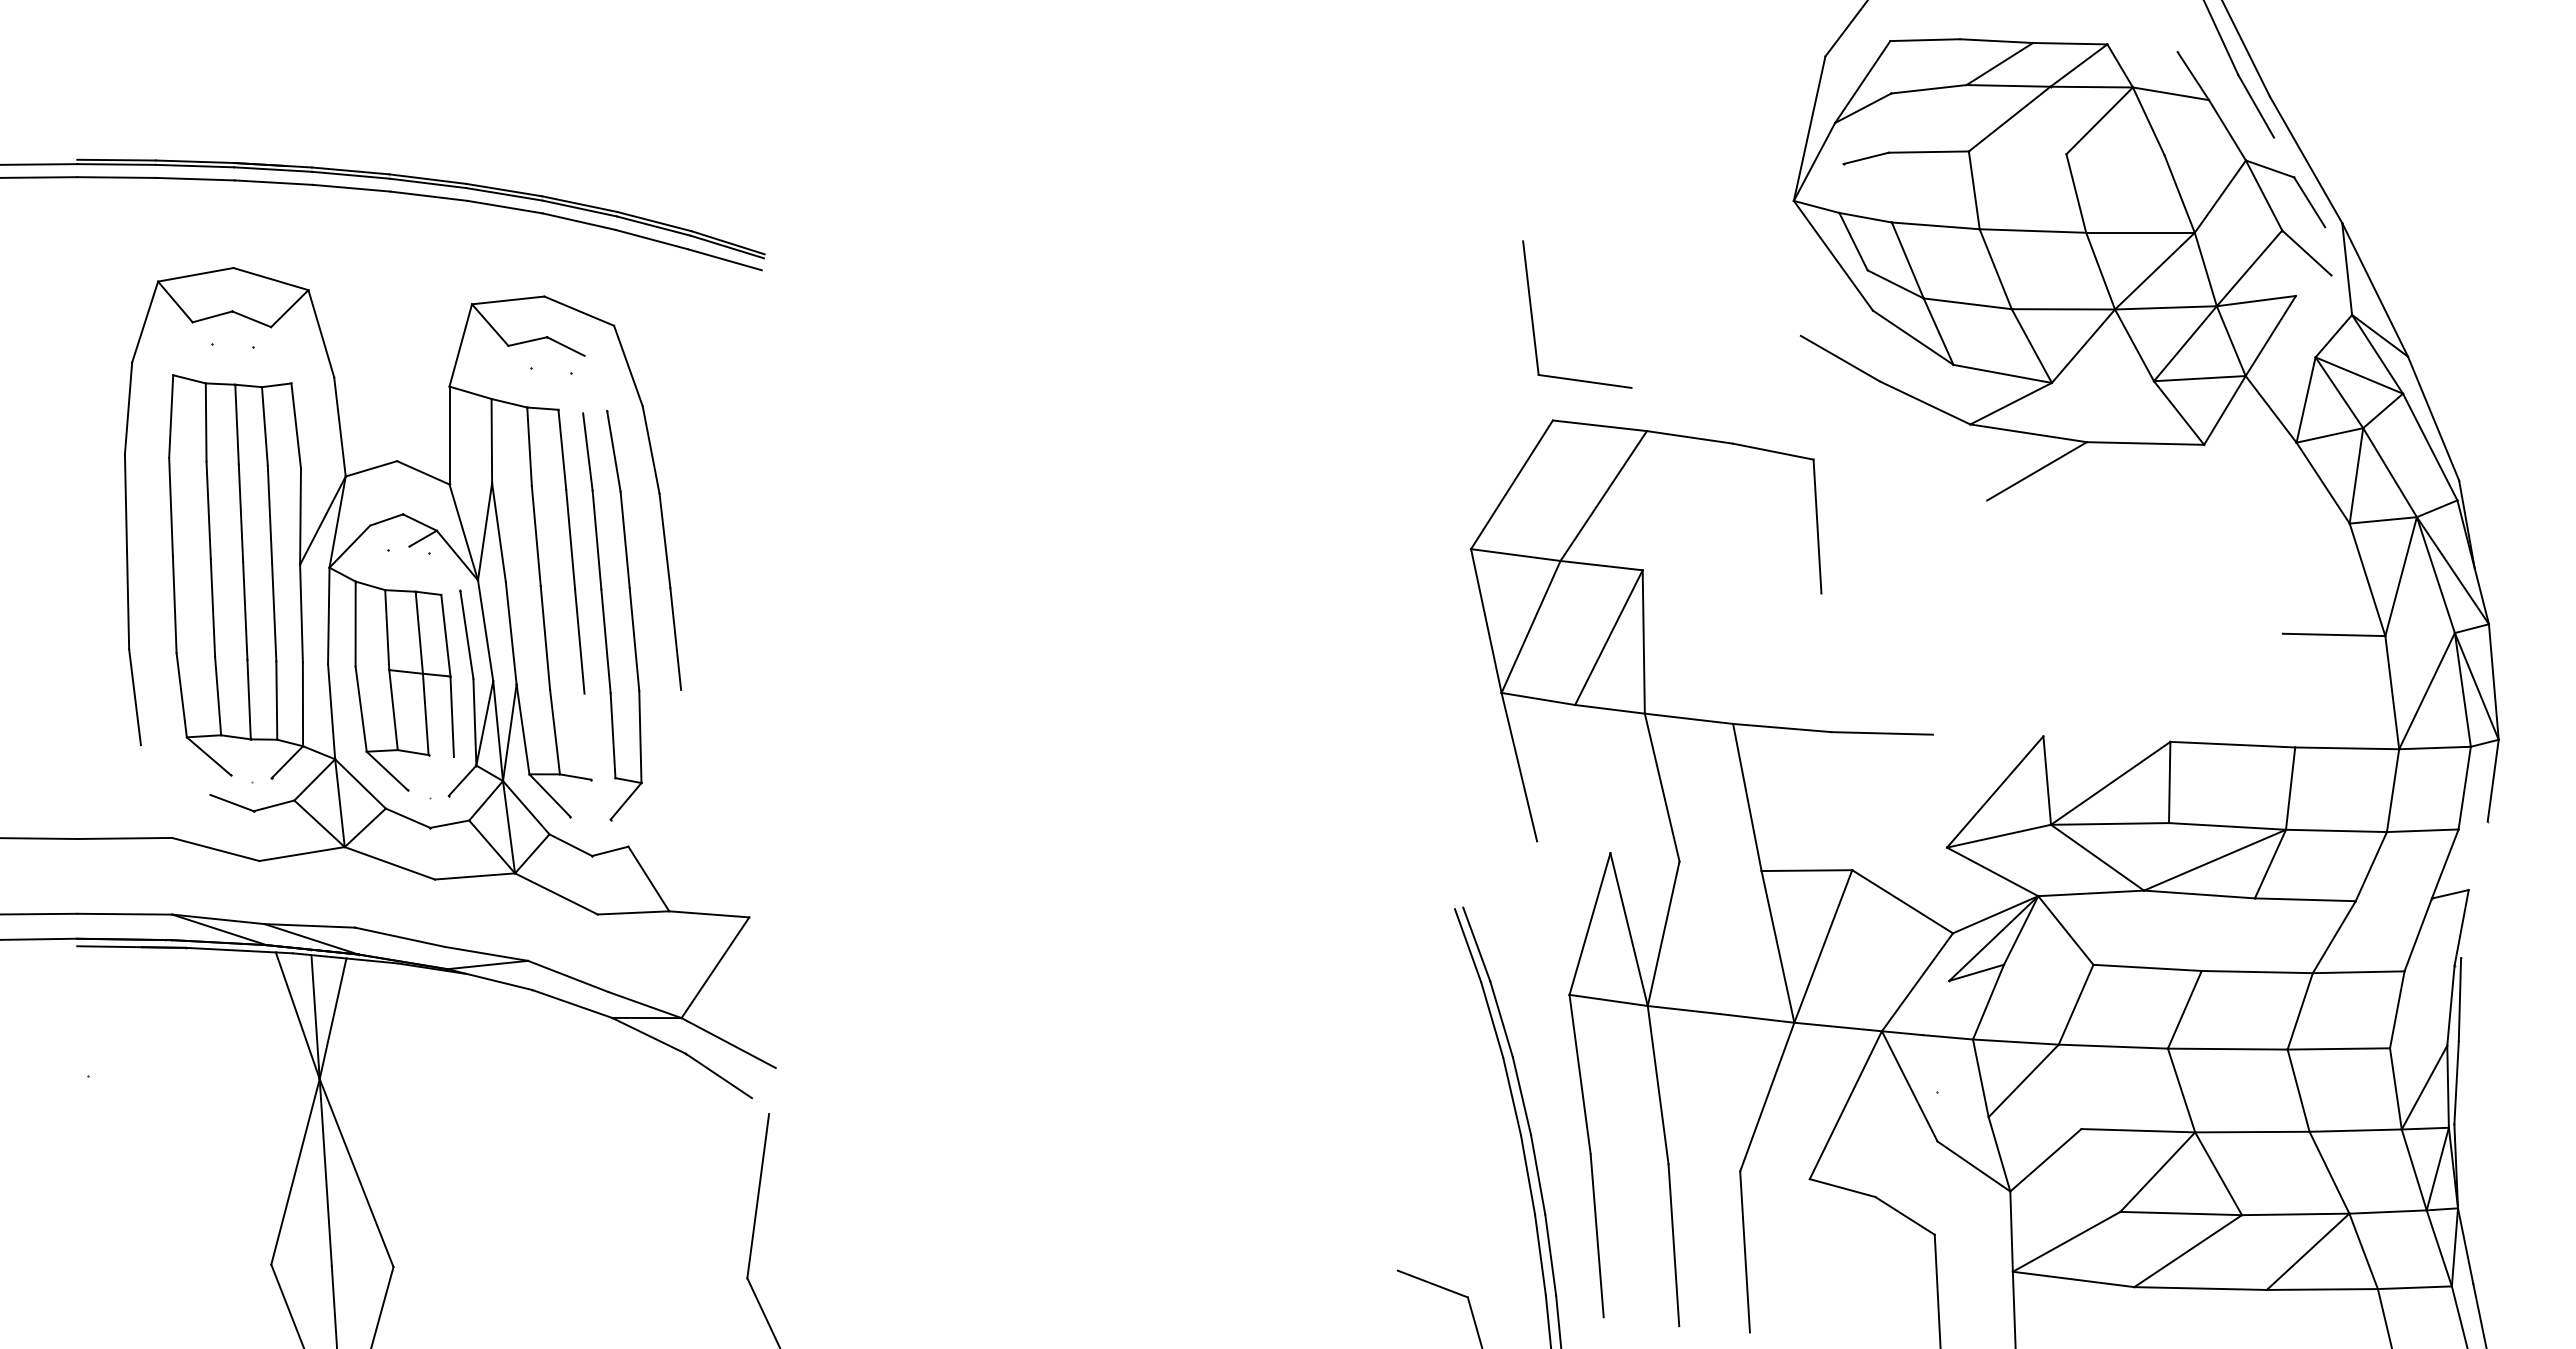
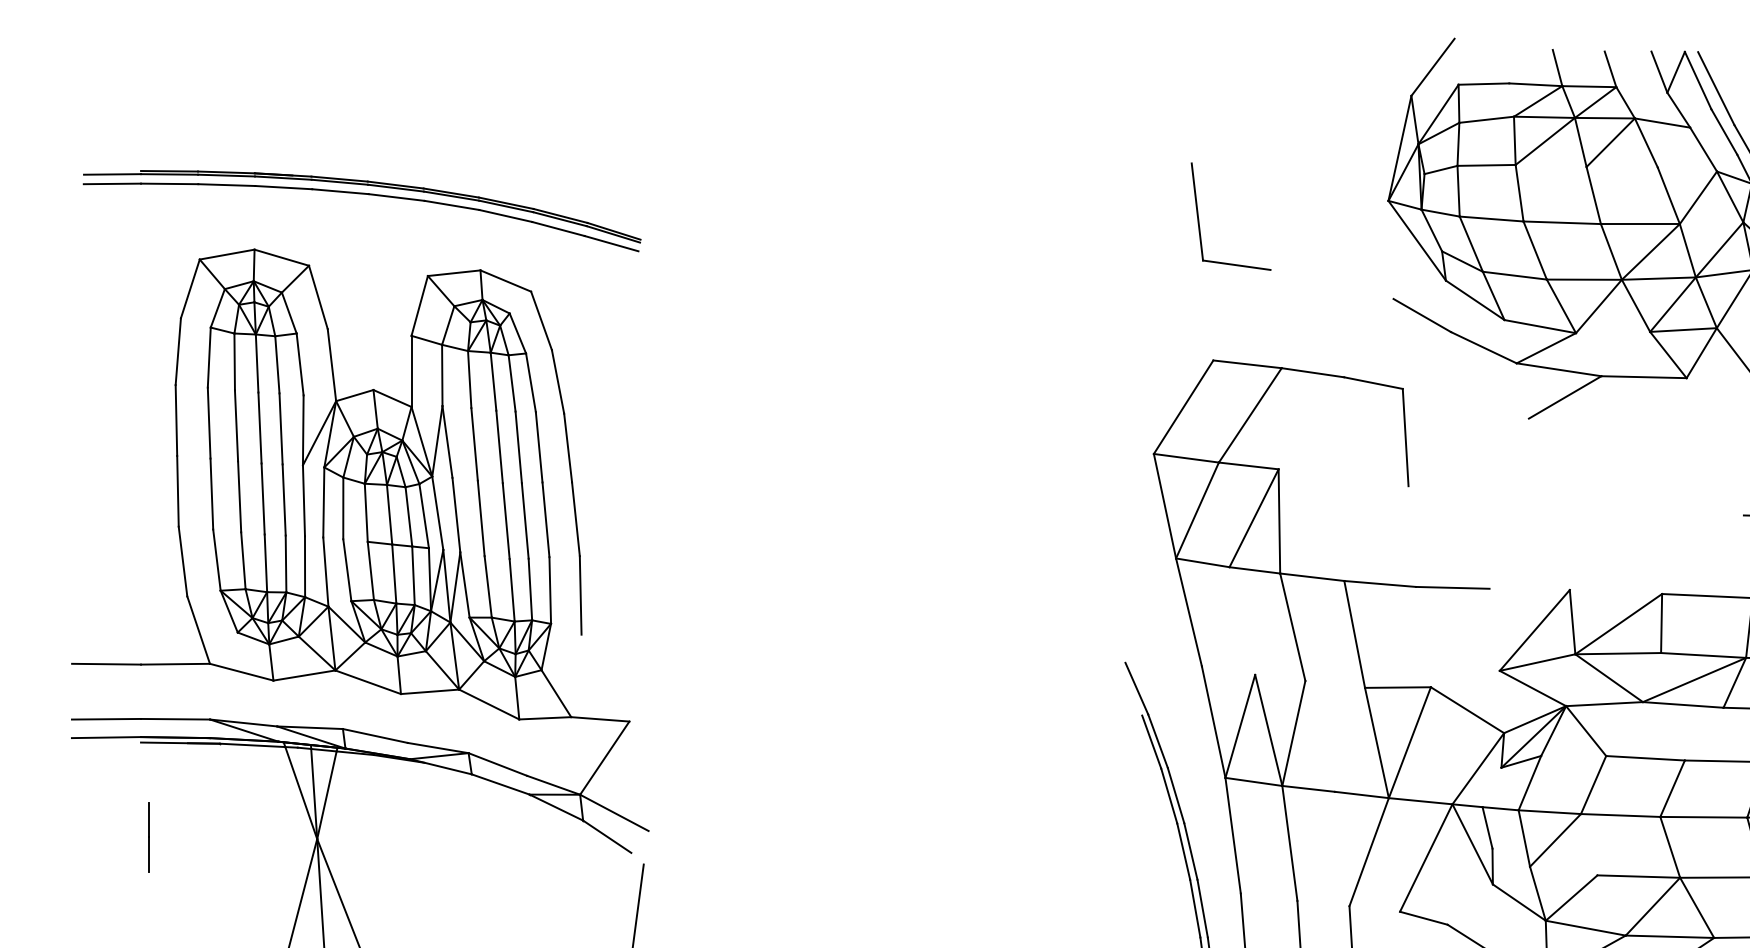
line: (1837, 167) -> (1420, 176), added
part: (1533, 319) -> (1199, 220), moved
line: (587, 736) -> (511, 590), added
line: (682, 743) -> (580, 595), added
line: (156, 791) -> (198, 630), added
line: (1447, 871) -> (1136, 688), added
line: (1553, 917) -> (1213, 721), added
line: (2065, 1201) -> (1585, 928), added

